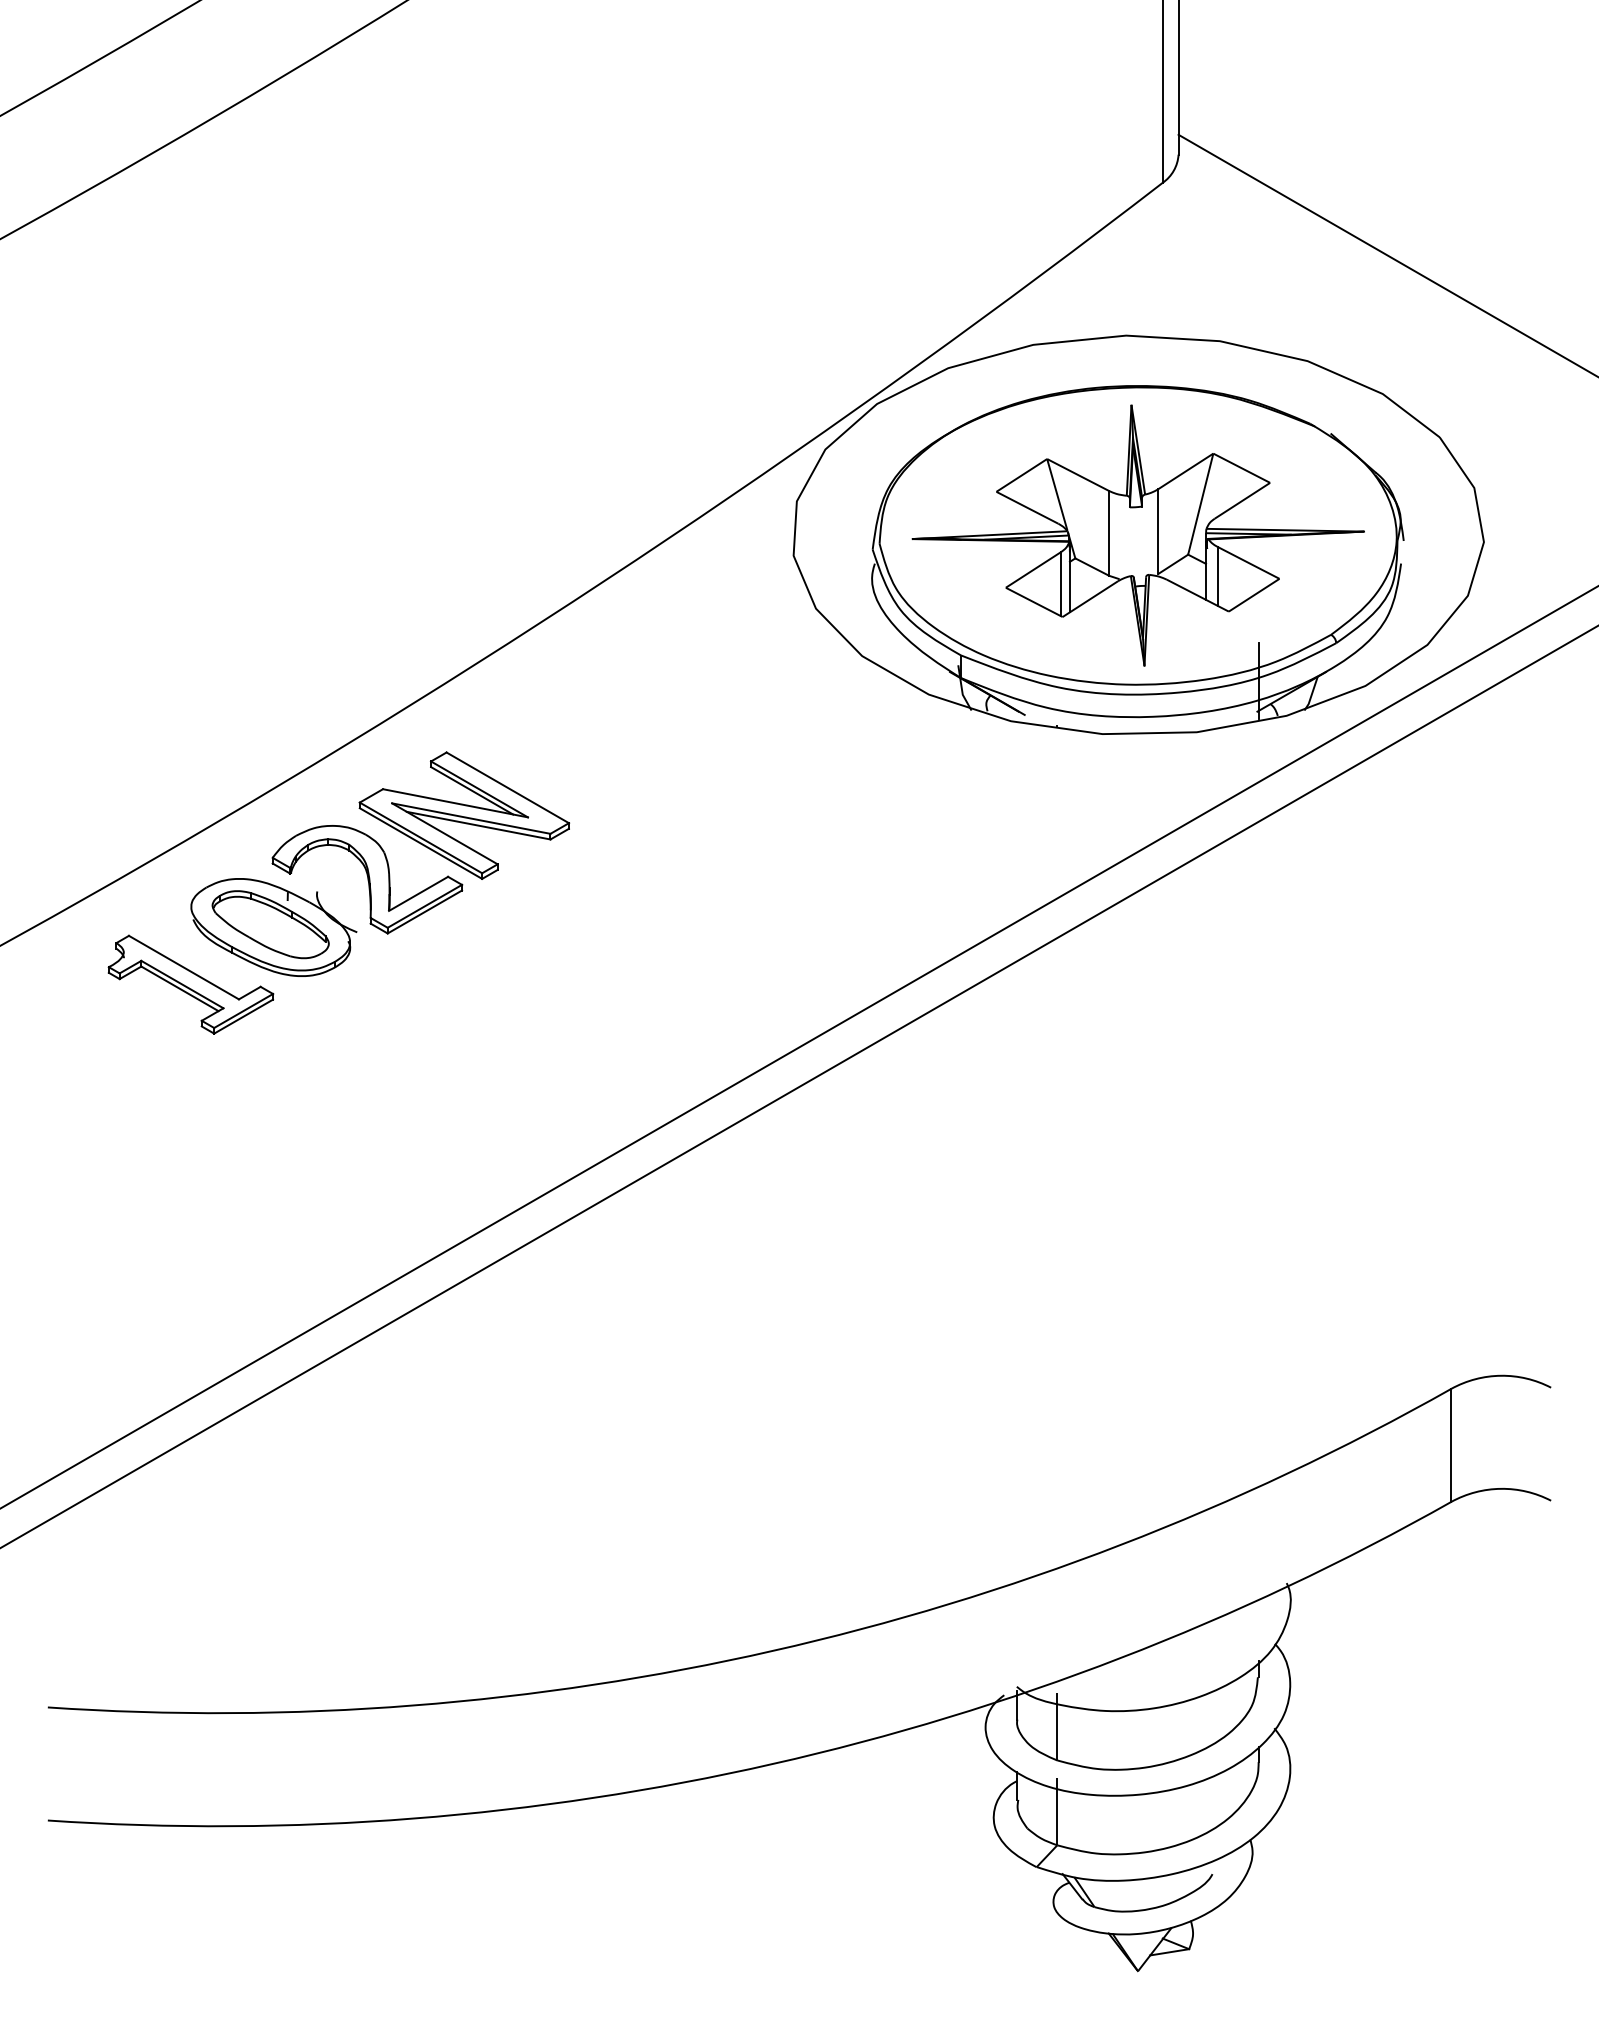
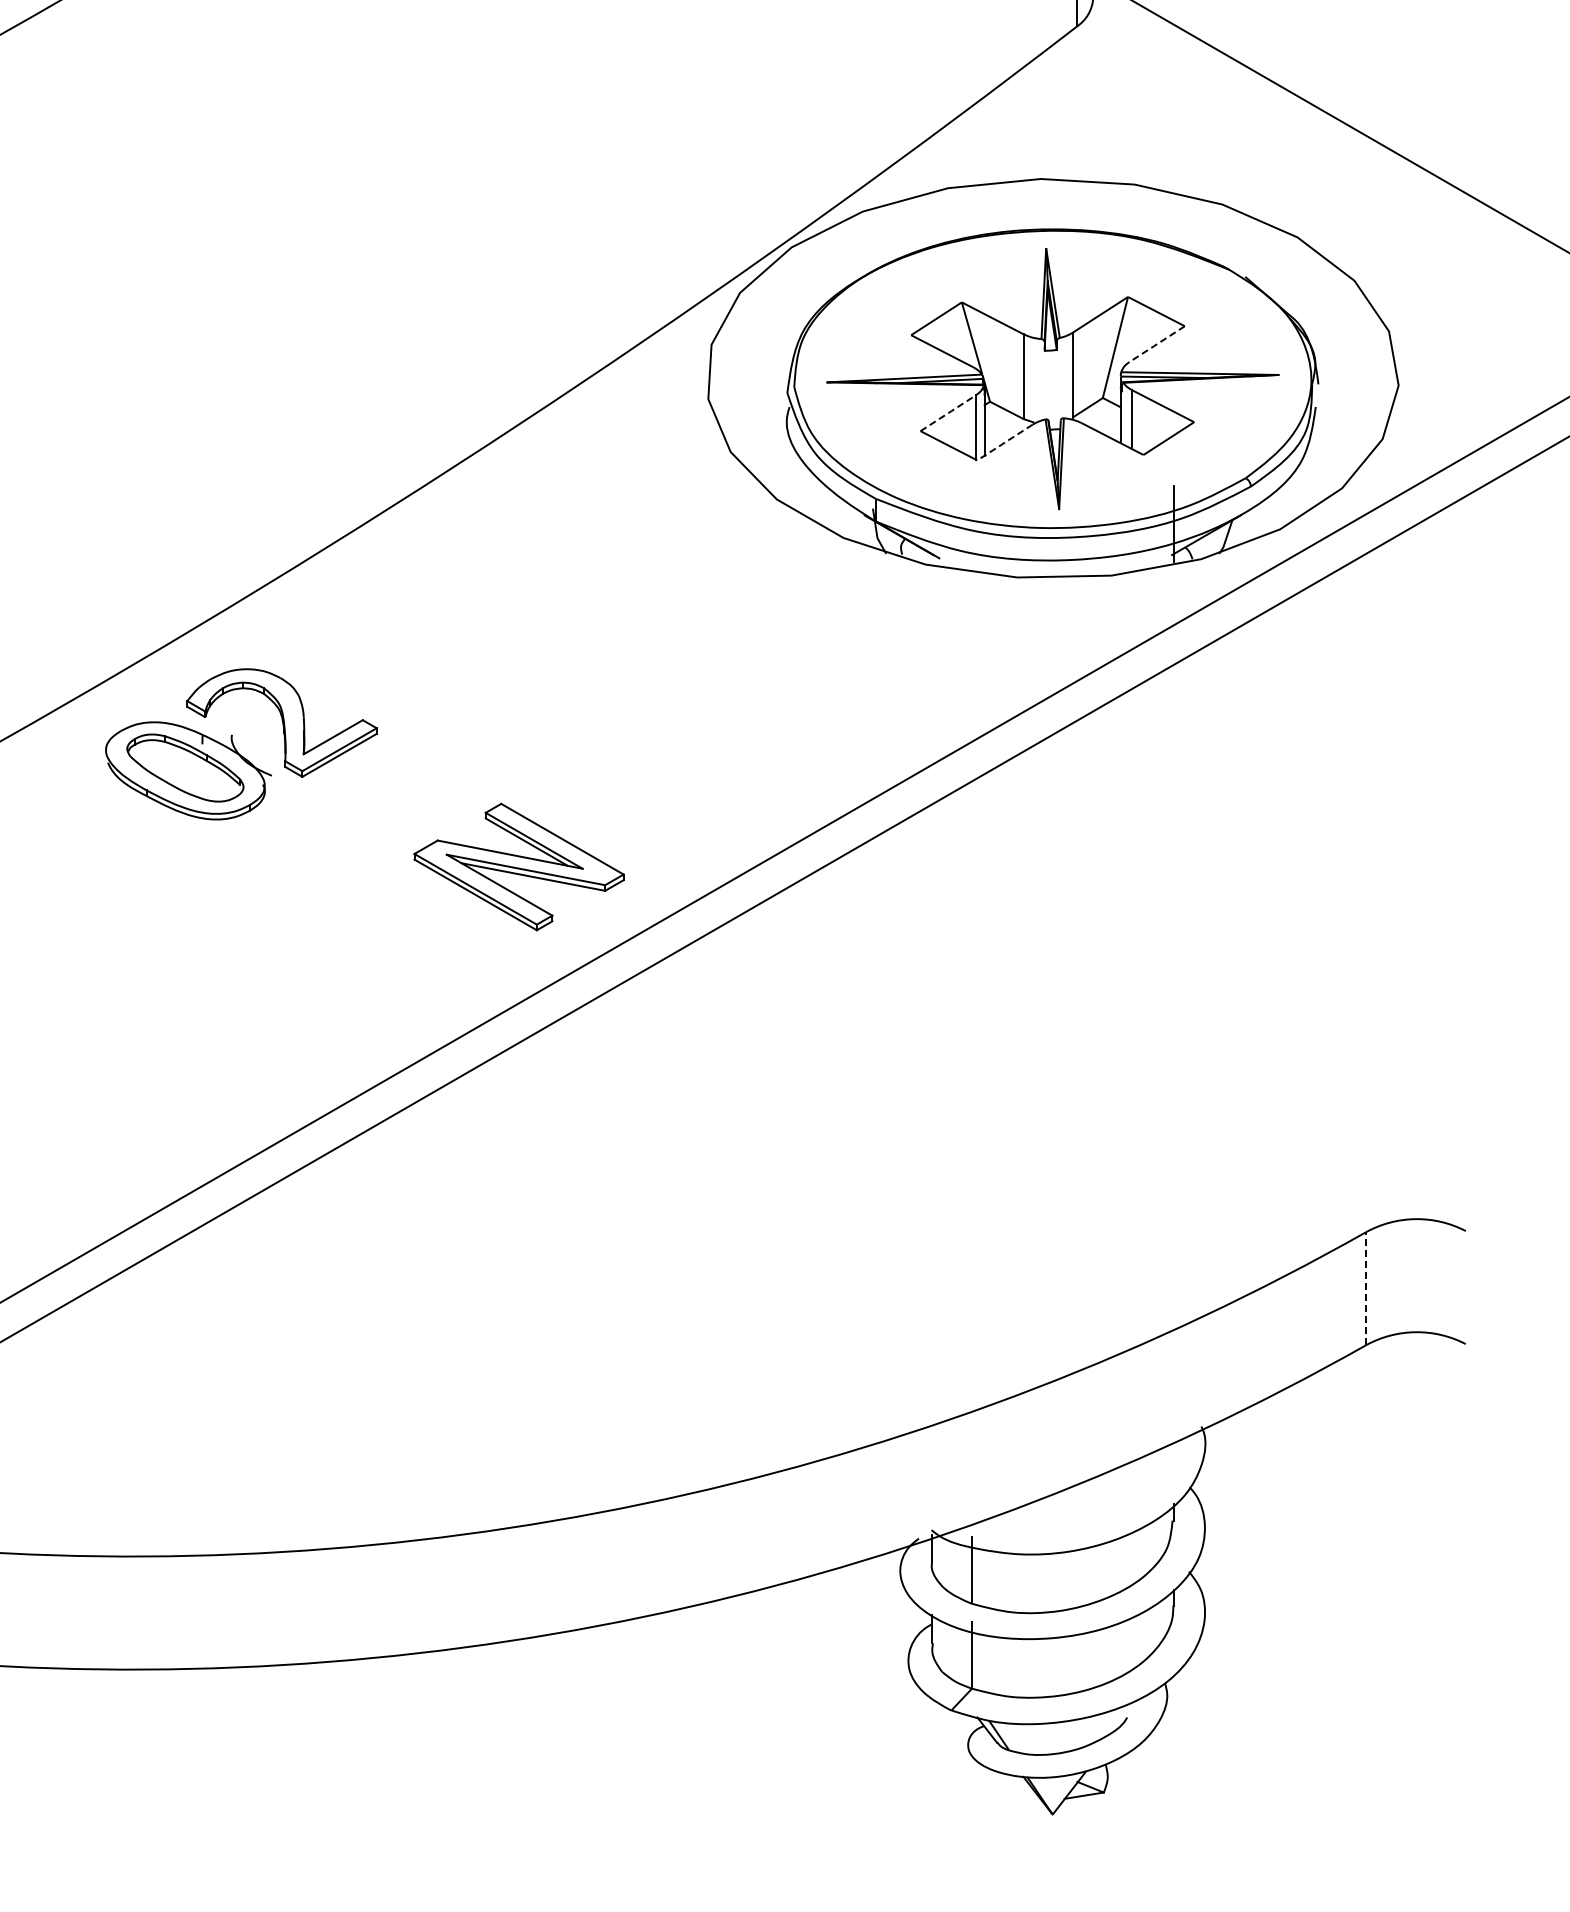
line: (1241, 501) -> (1156, 344), solid -> dashed
line: (1034, 569) -> (949, 412), solid -> dashed
line: (1089, 599) -> (1004, 442), solid -> dashed
part: (464, 815) -> (519, 866), moved
part: (190, 984) -> (105, 827), removed
line: (1451, 1445) -> (1366, 1288), solid -> dashed

